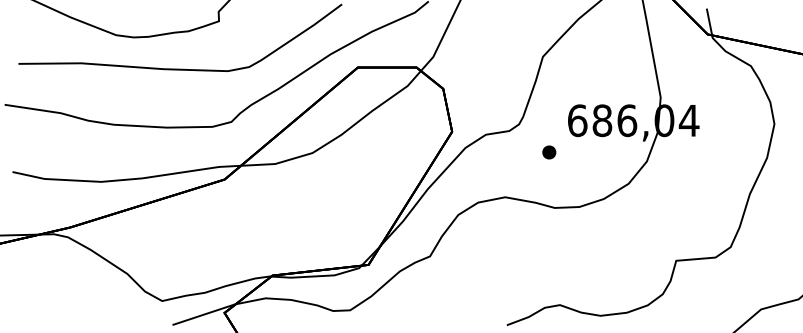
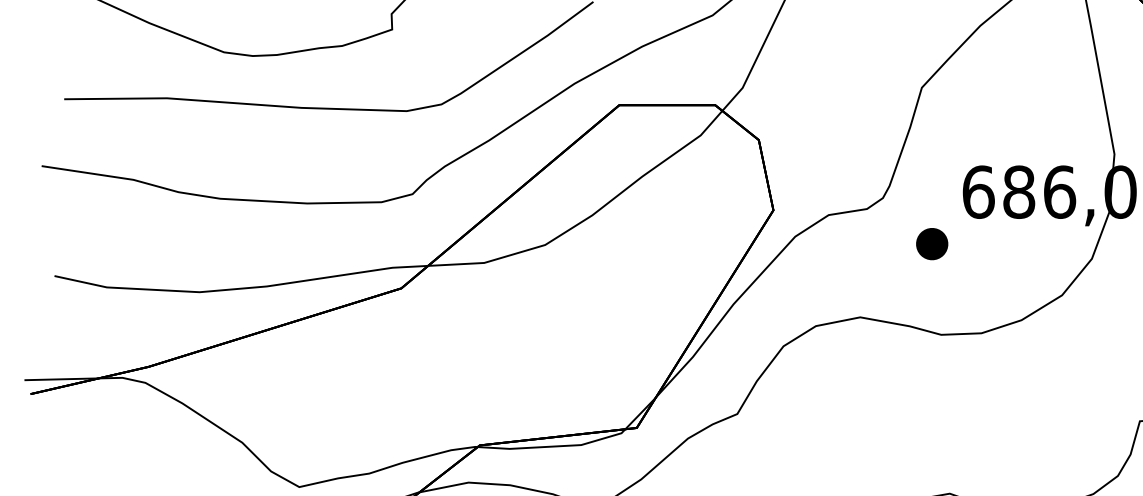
part: (549, 152) -> (932, 244), size x1.4

